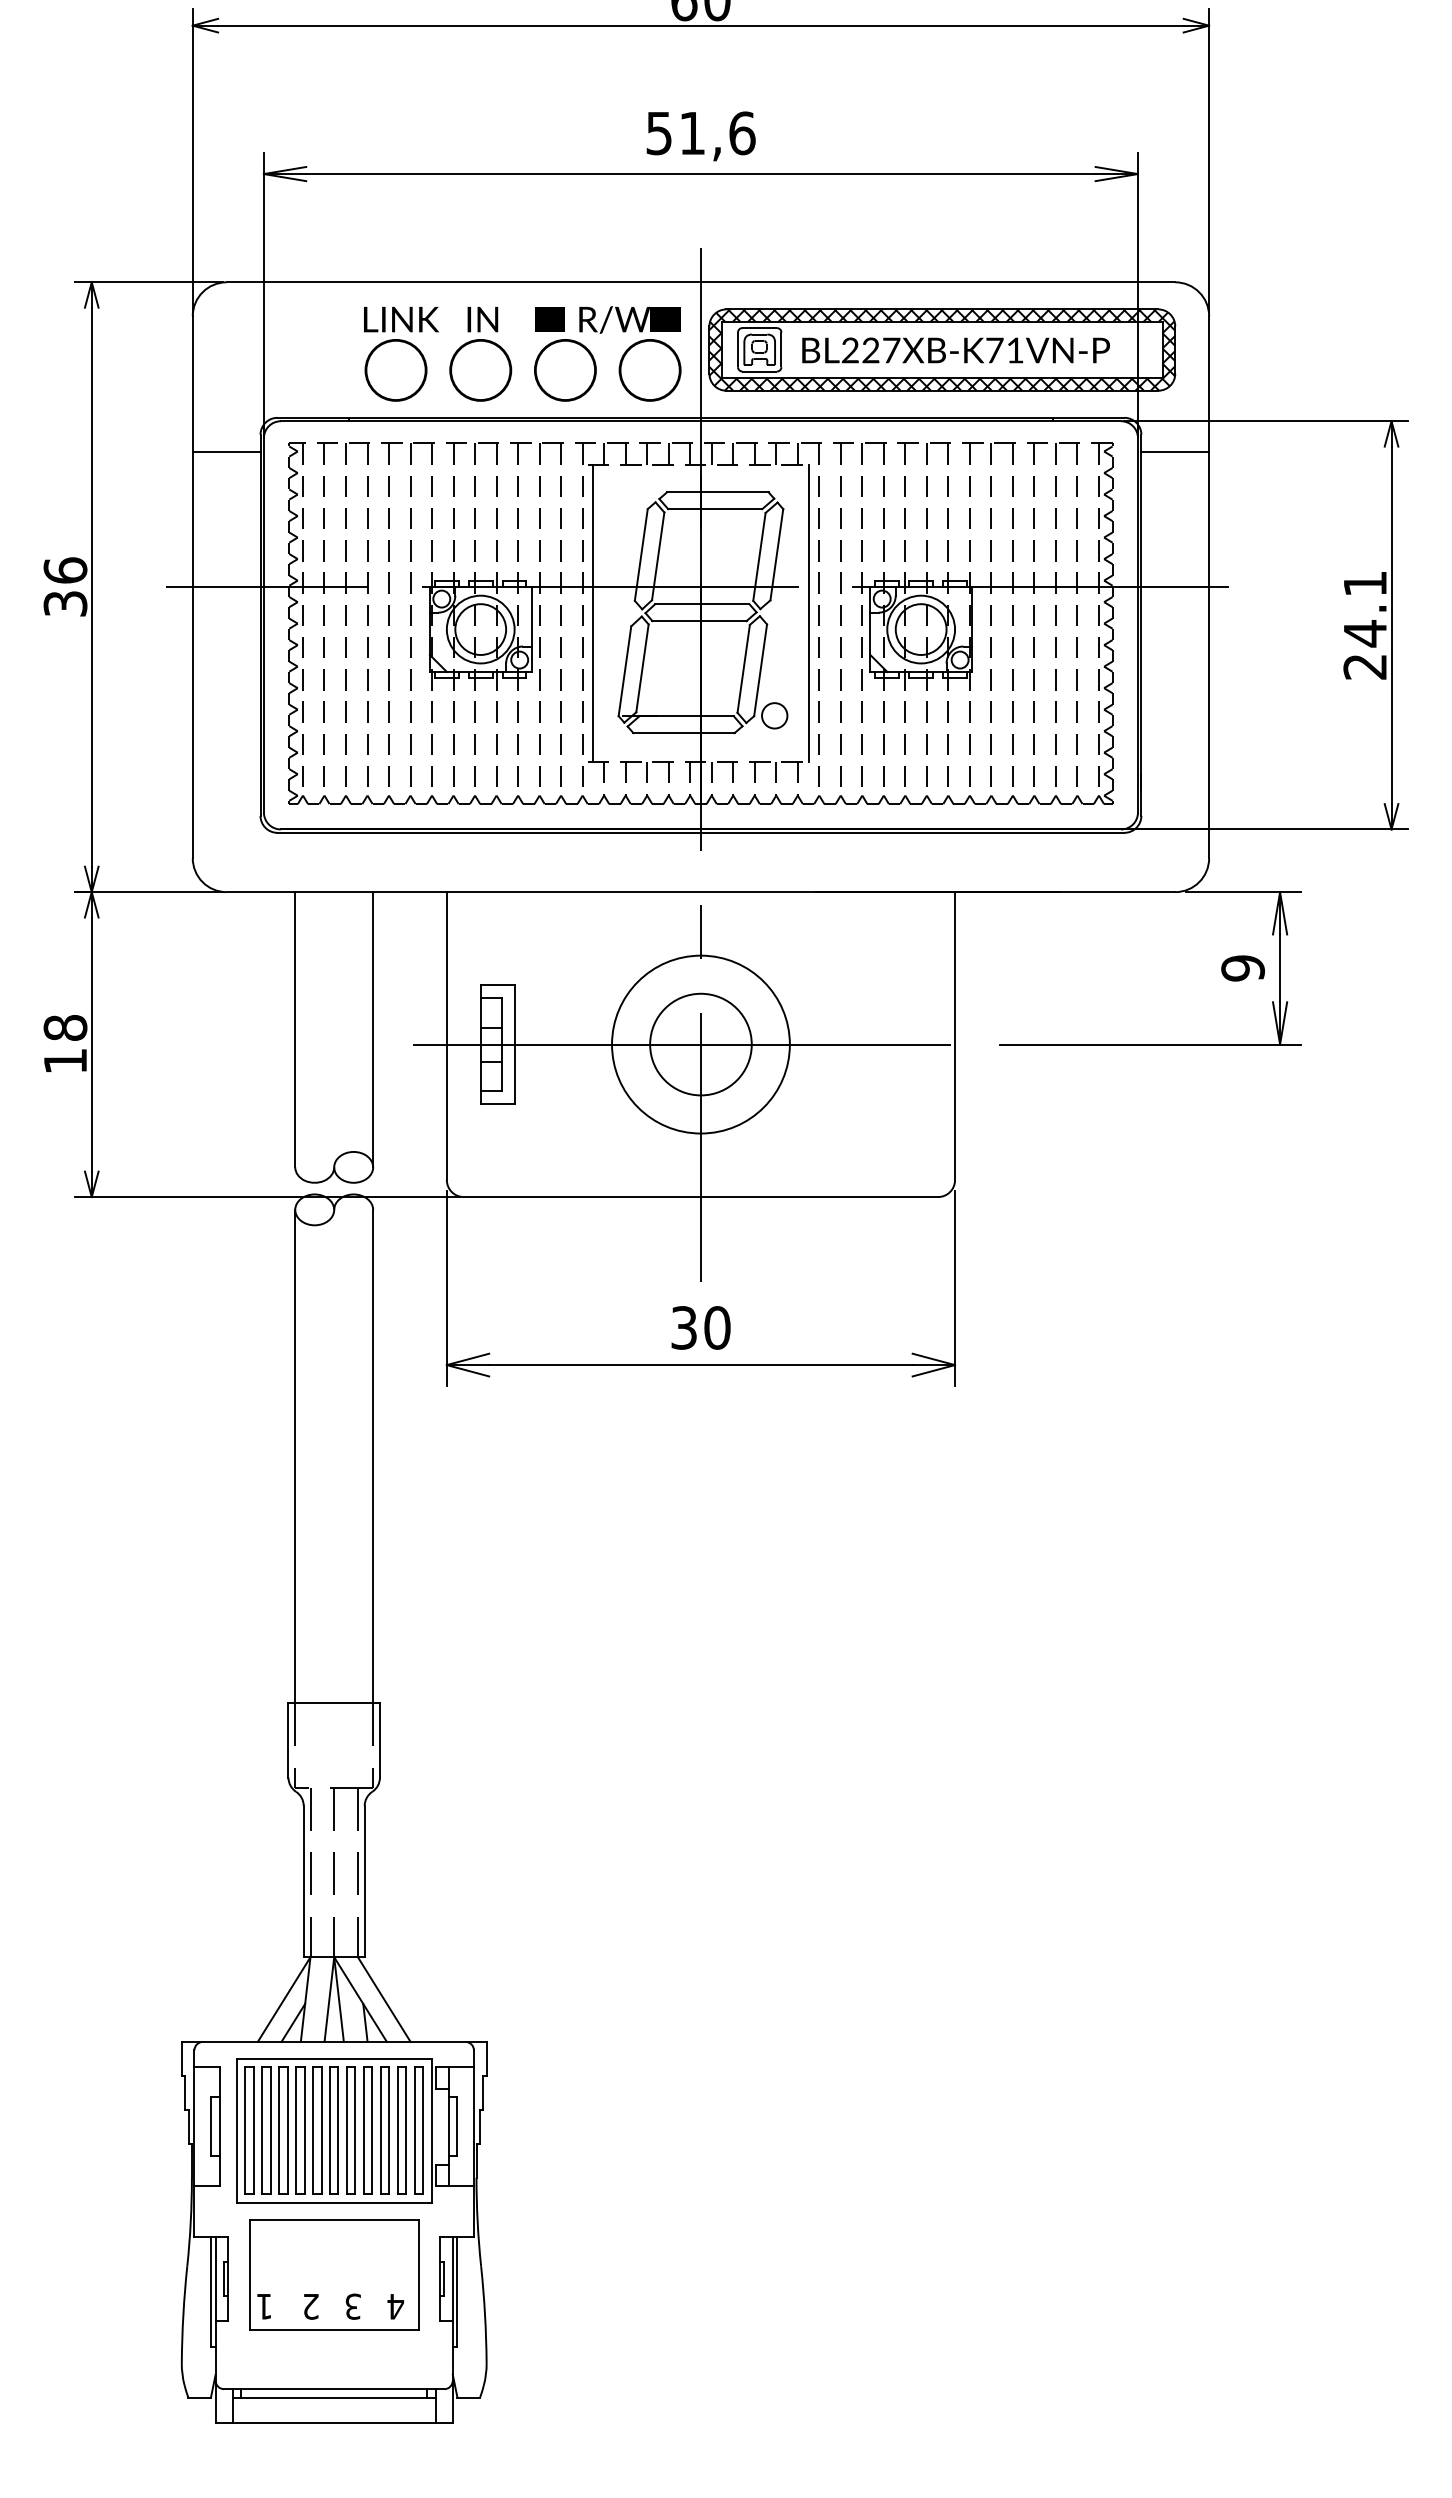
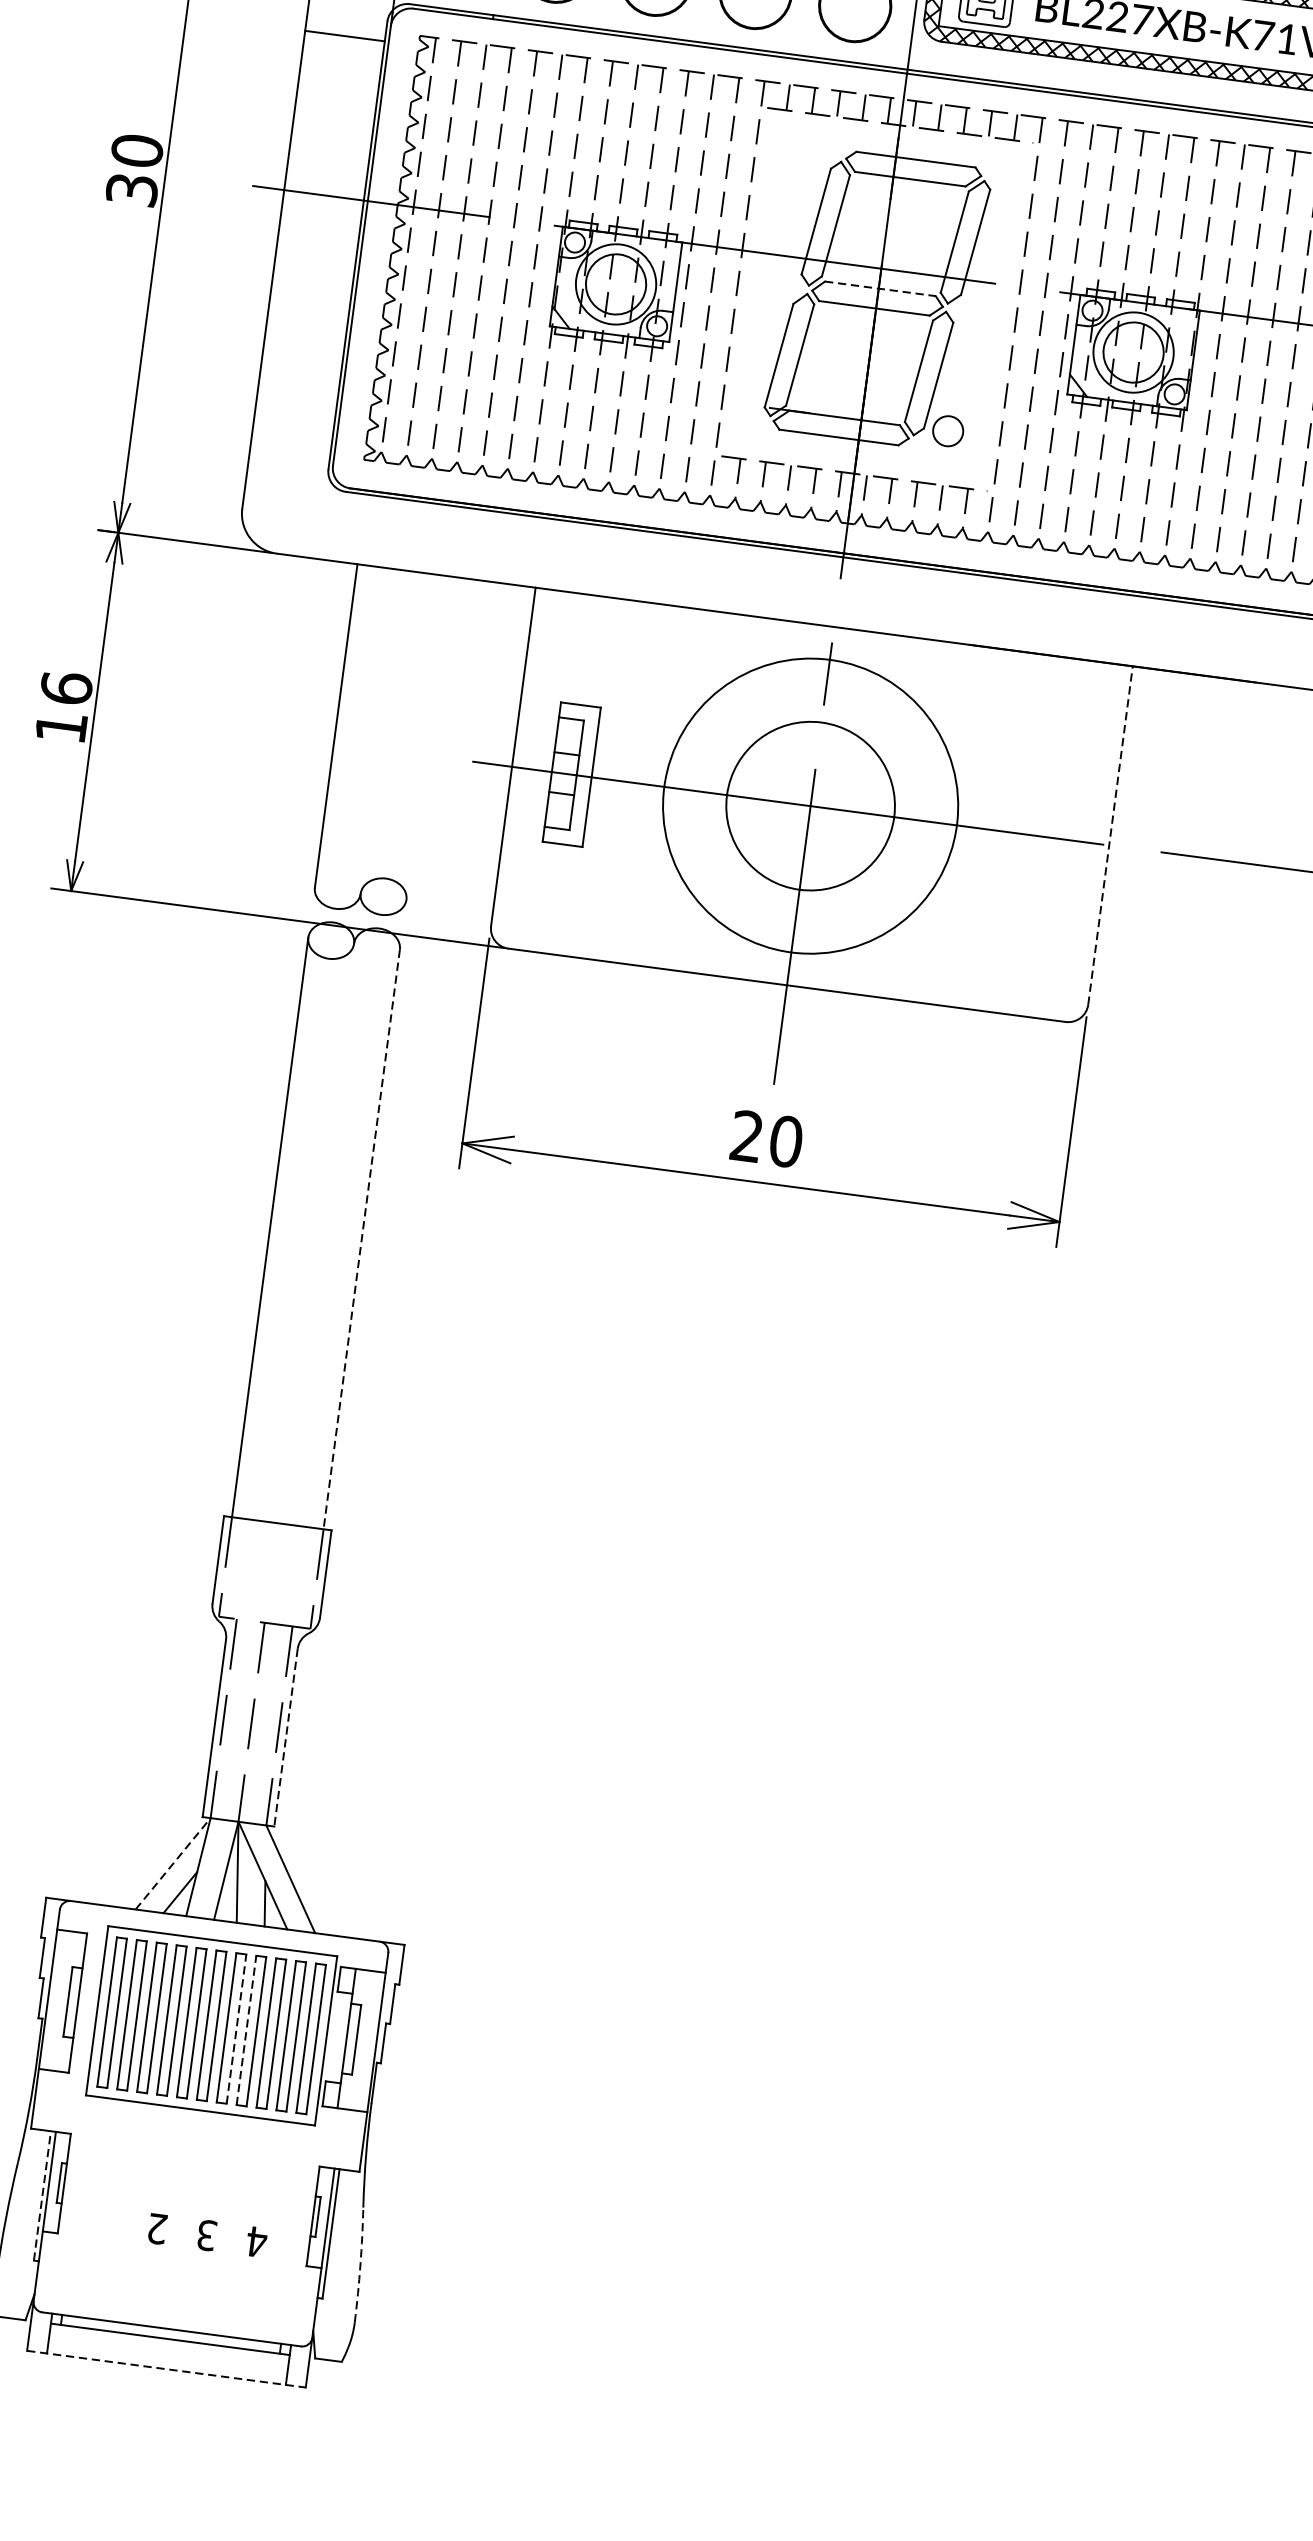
text: (65, 570) -> (137, 150), 36 -> 30
line: (702, 604) -> (880, 289), solid -> dashed
line: (593, 613) -> (751, 282), removed
line: (808, 613) -> (1003, 316), removed
text: (65, 1027) -> (66, 687), 18 -> 16
line: (373, 1029) -> (428, 737), removed
line: (955, 1036) -> (1110, 836), solid -> dashed
circle: (700, 1044) -> (810, 805), size x1.4
circle: (700, 1044) -> (810, 805), size x1.4
text: (683, 1327) -> (746, 1135), 30 -> 20
line: (373, 1456) -> (362, 1239), solid -> dashed
line: (364, 1881) -> (285, 1737), solid -> dashed
line: (284, 1999) -> (173, 1863), solid -> dashed
line: (355, 2130) -> (236, 2028), solid -> dashed
line: (363, 2130) -> (246, 2029), solid -> dashed
part: (334, 2274) -> (189, 2194), removed
line: (211, 2291) -> (42, 2195), solid -> dashed
arc: (485, 2314) -> (361, 2265), solid -> dashed
line: (334, 2423) -> (166, 2369), solid -> dashed

